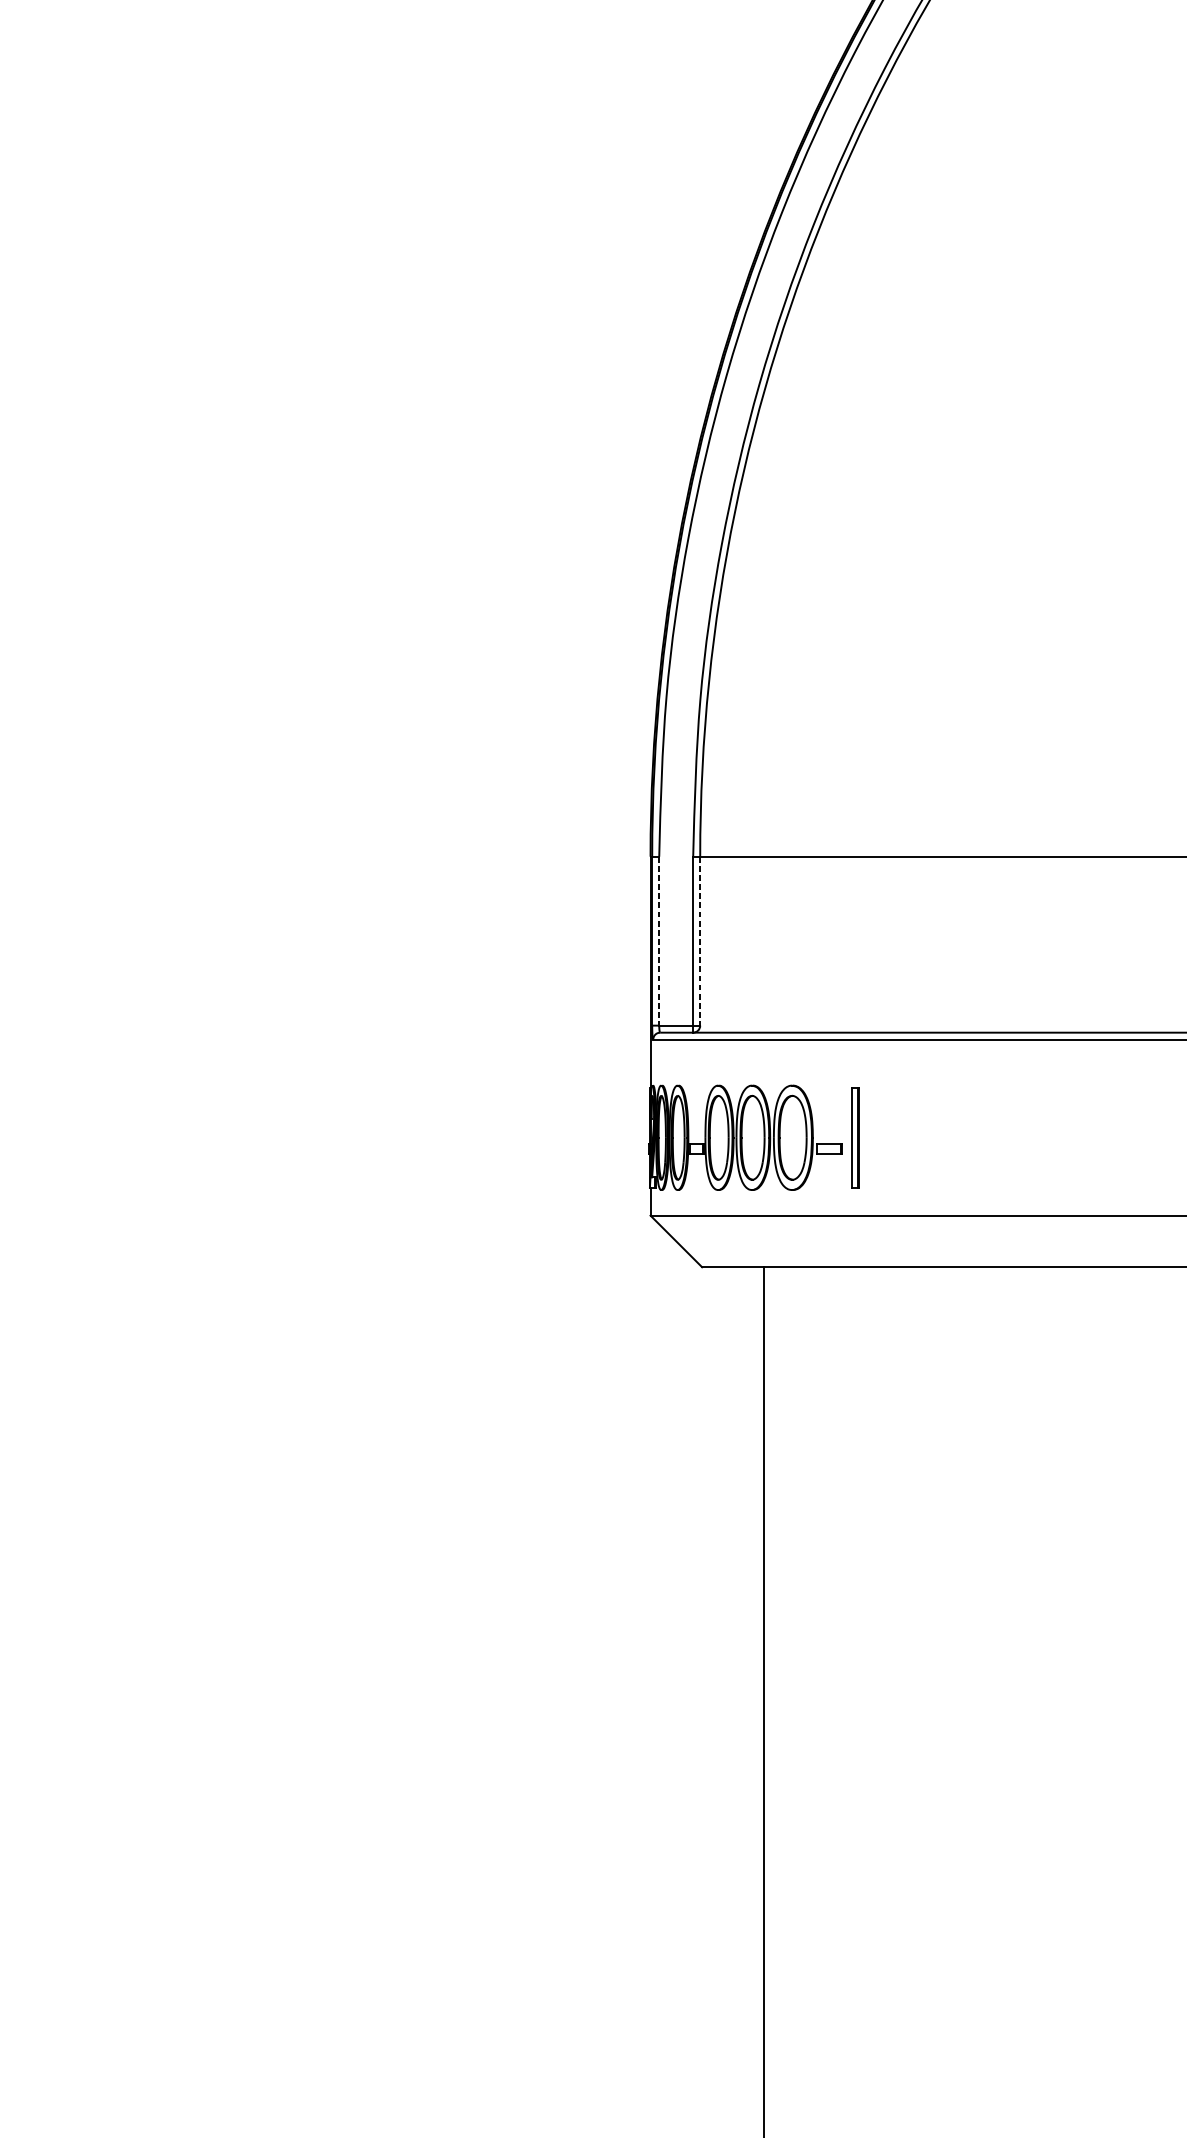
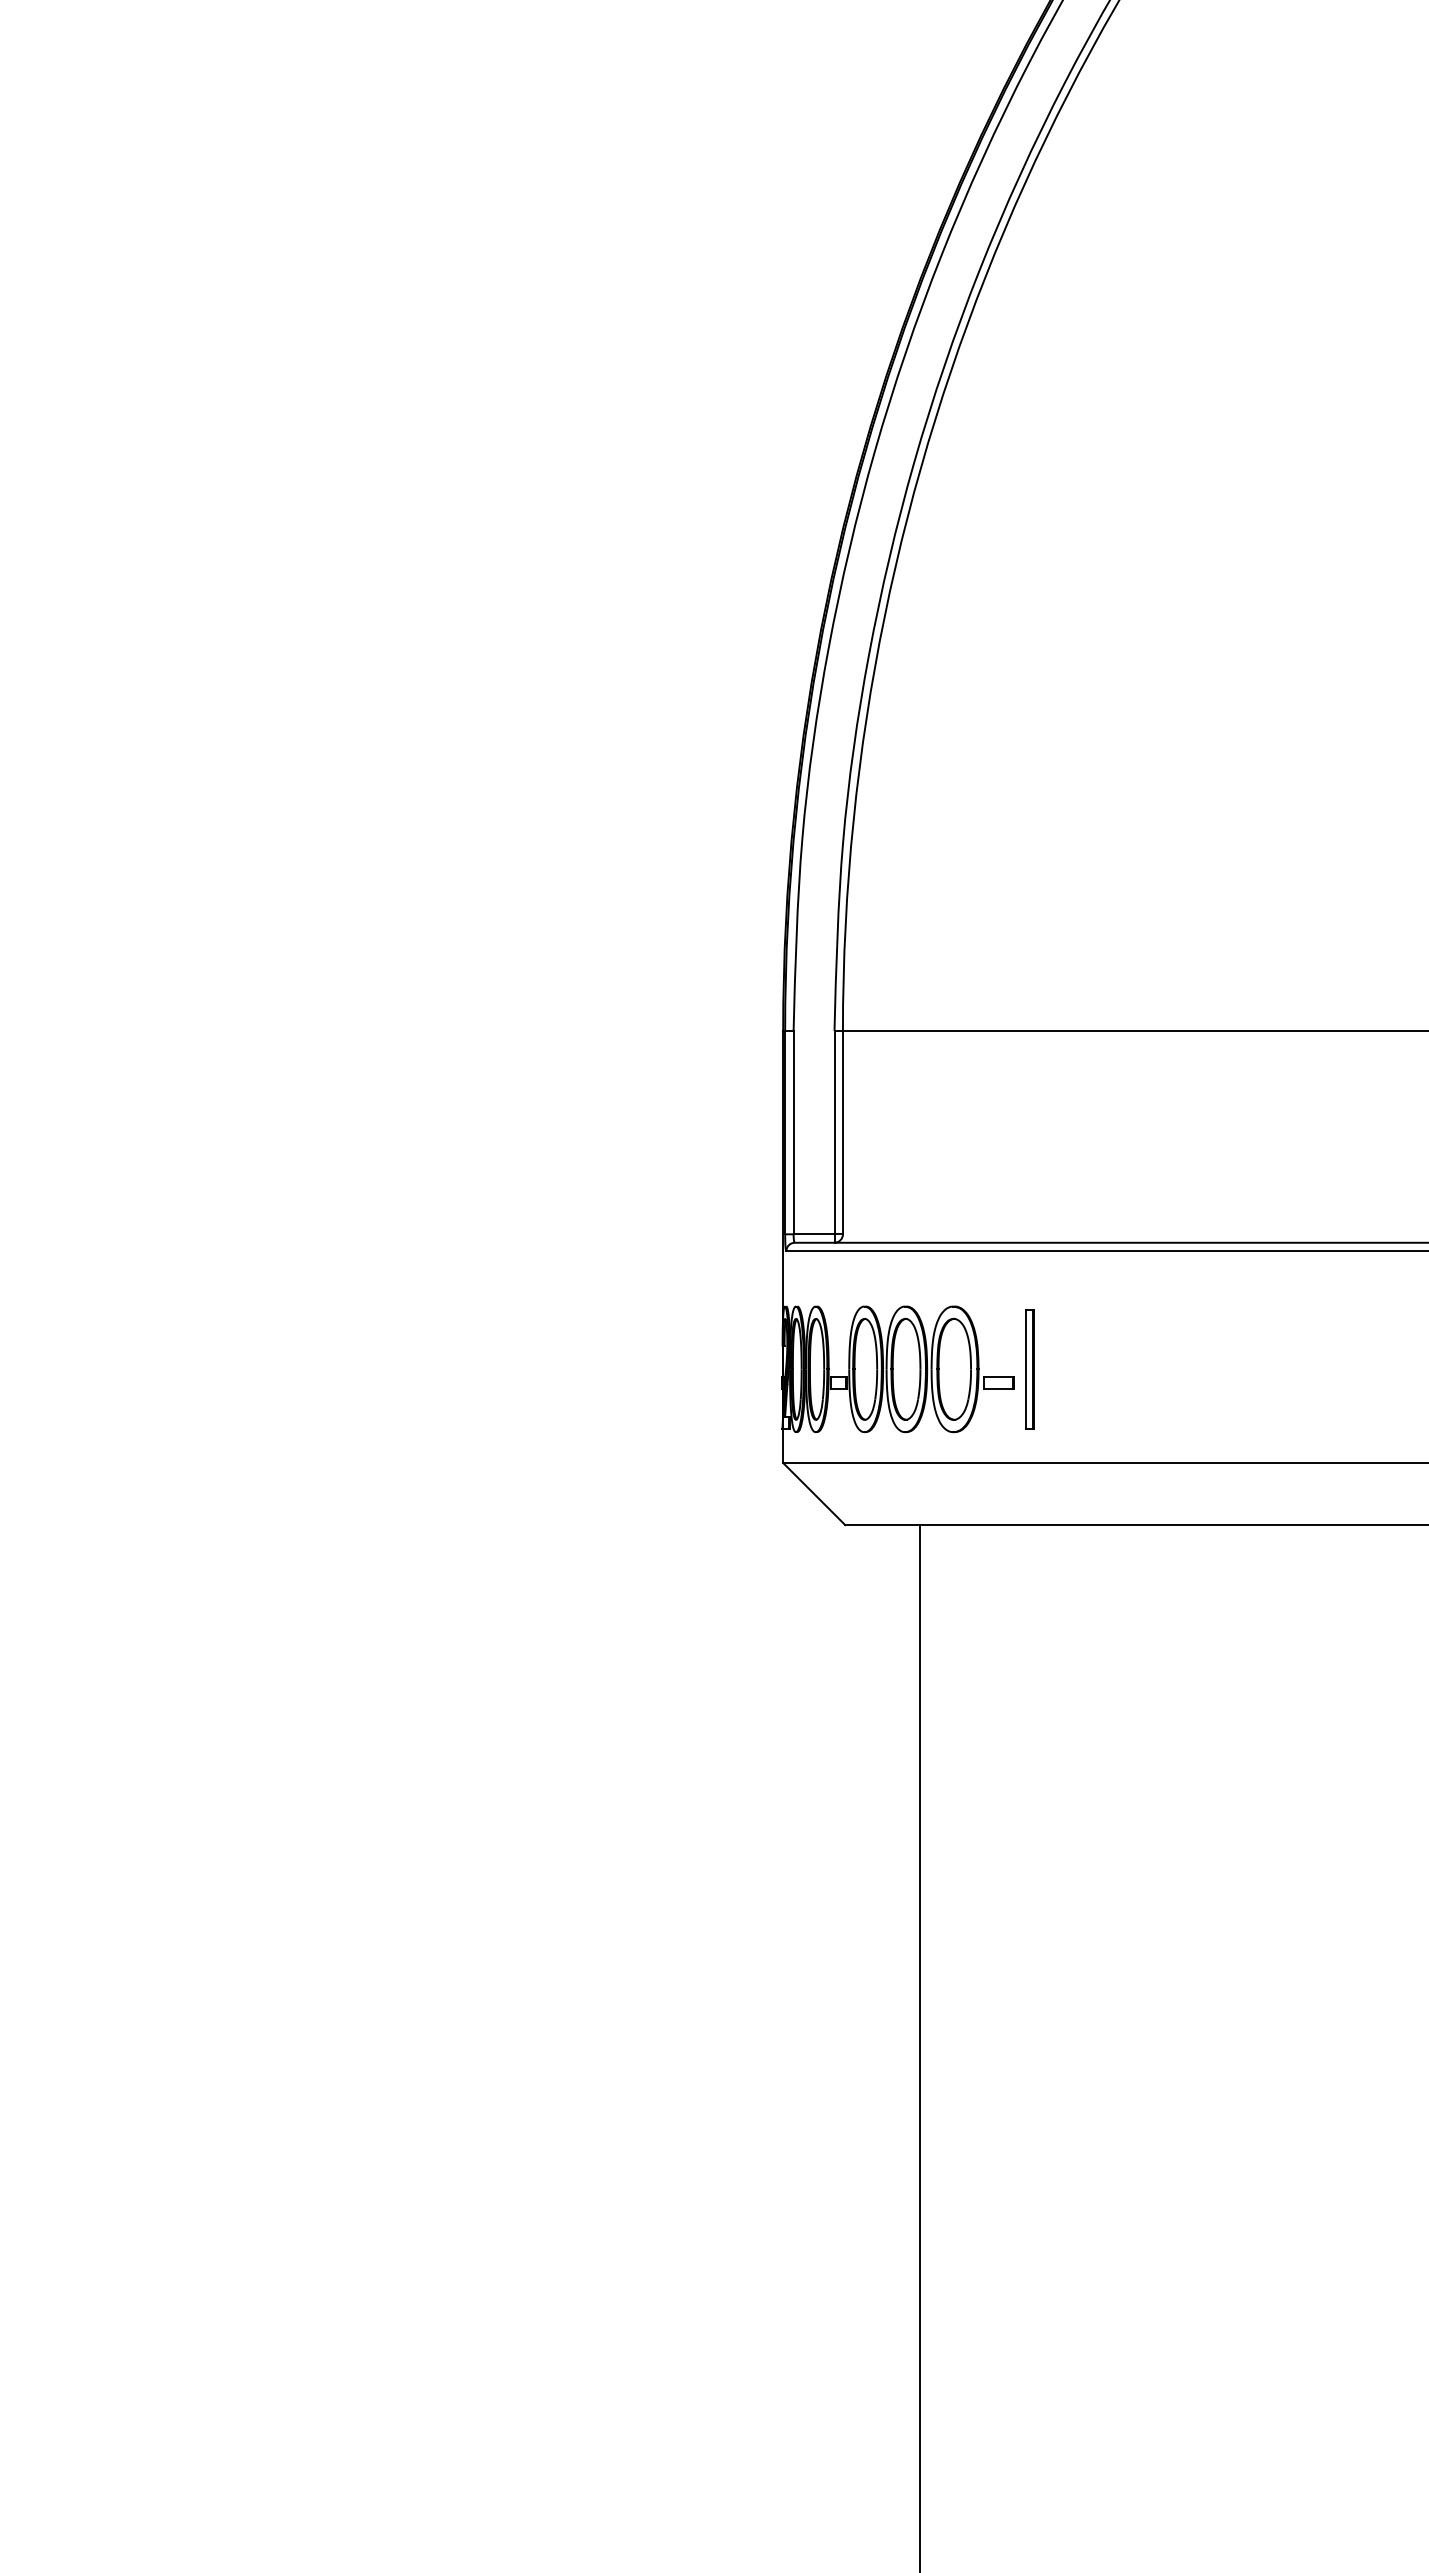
line: (659, 941) -> (793, 1132), dashed -> solid
line: (699, 941) -> (842, 1132), dashed -> solid

